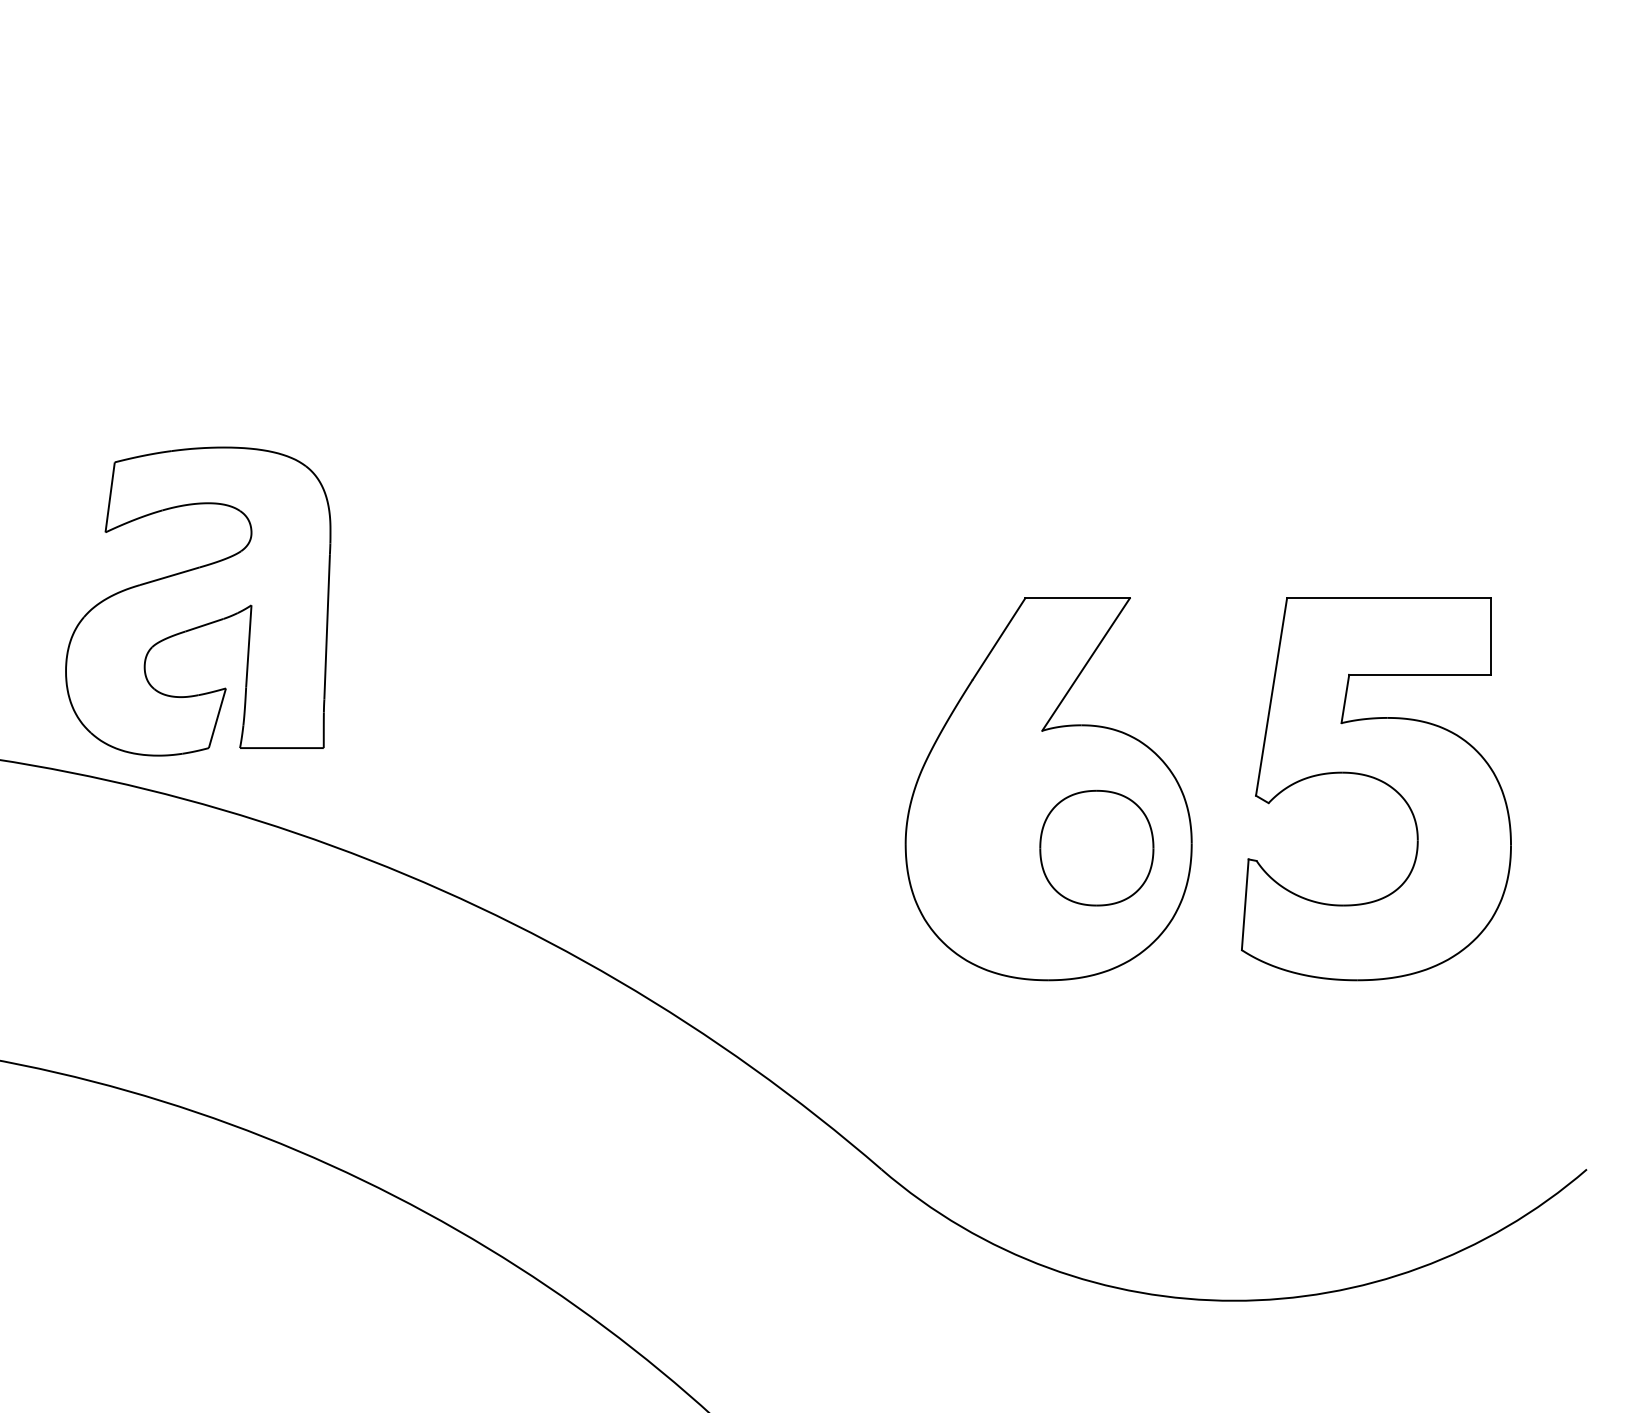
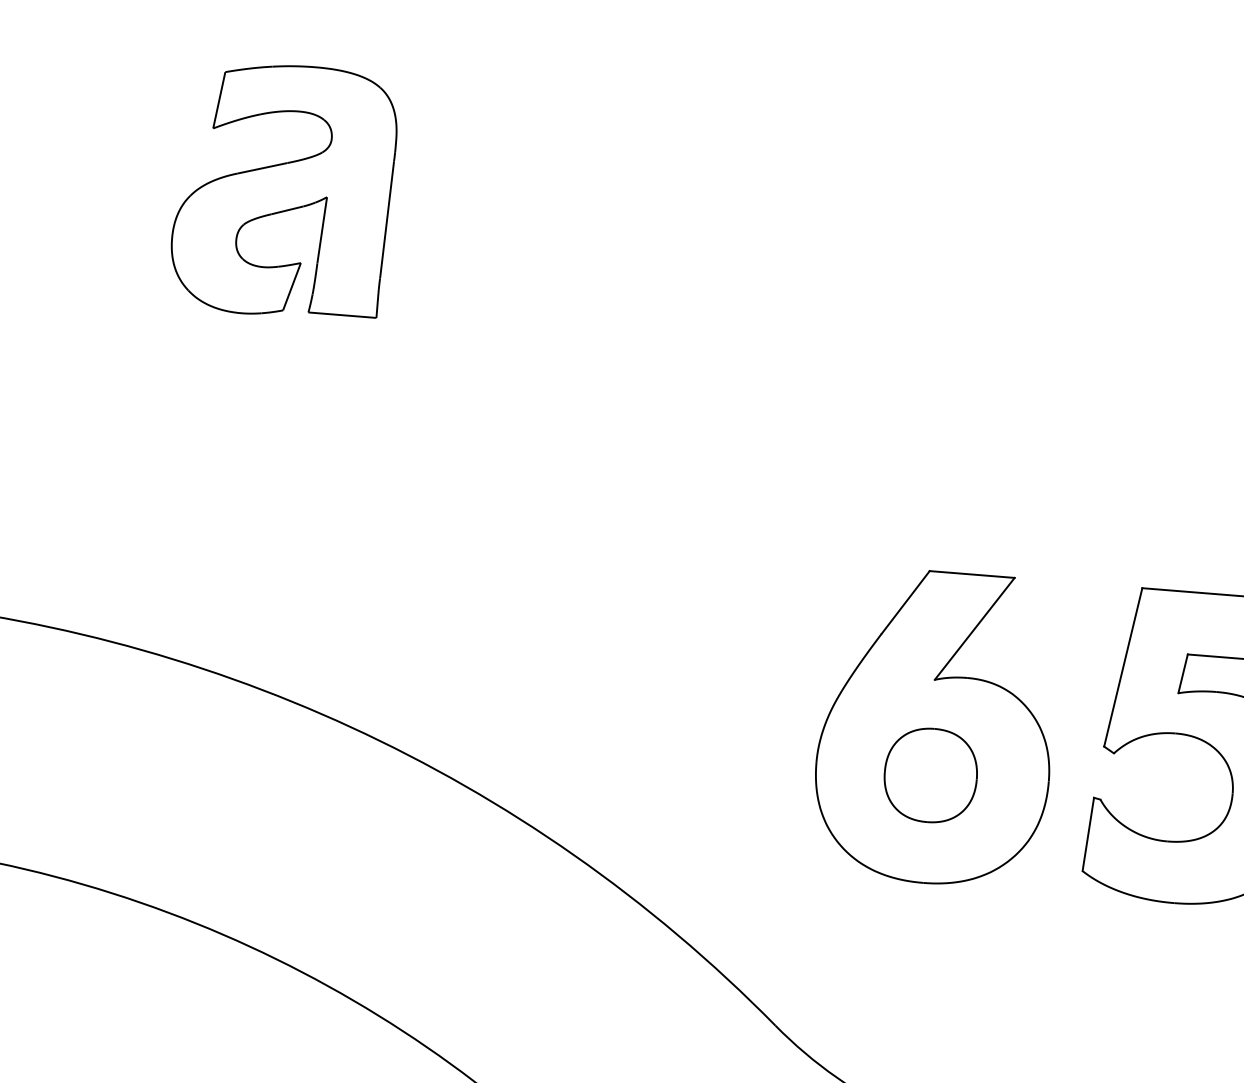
part: (198, 601) -> (284, 190), moved
part: (1096, 847) -> (930, 774), moved

